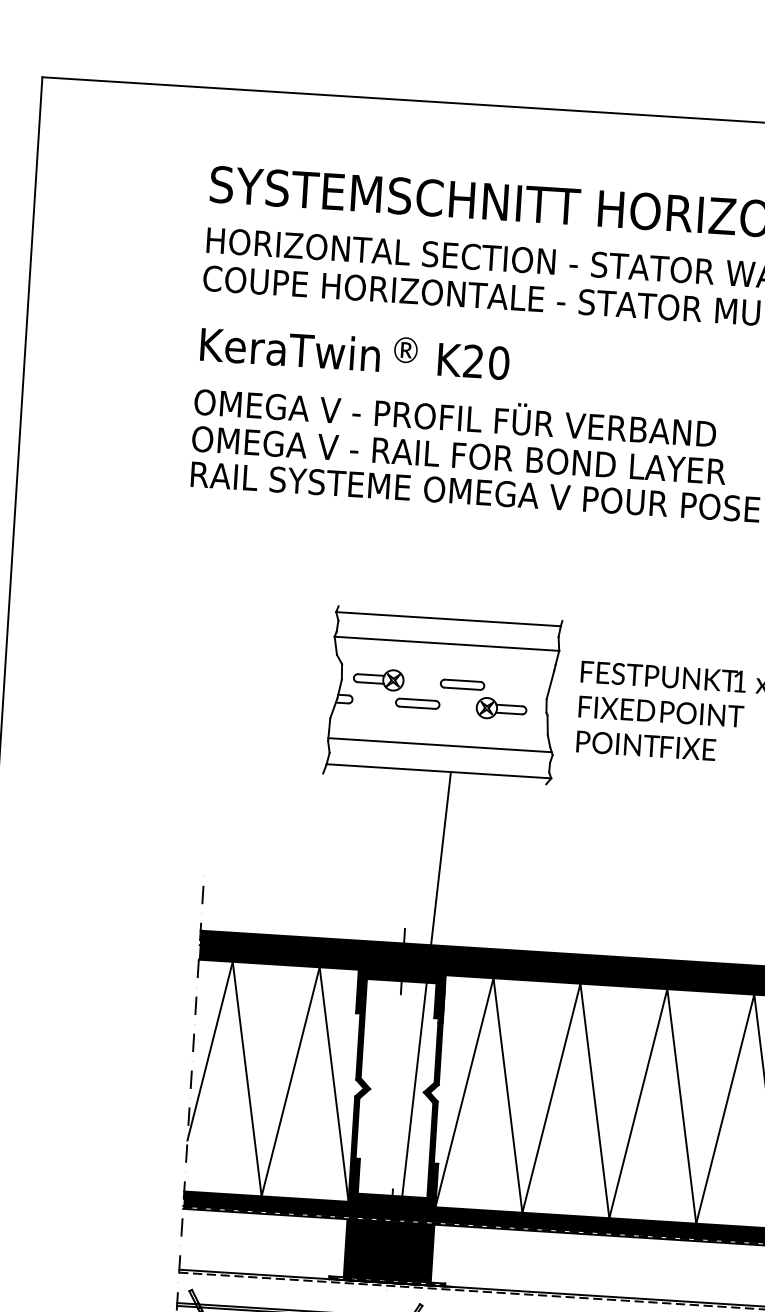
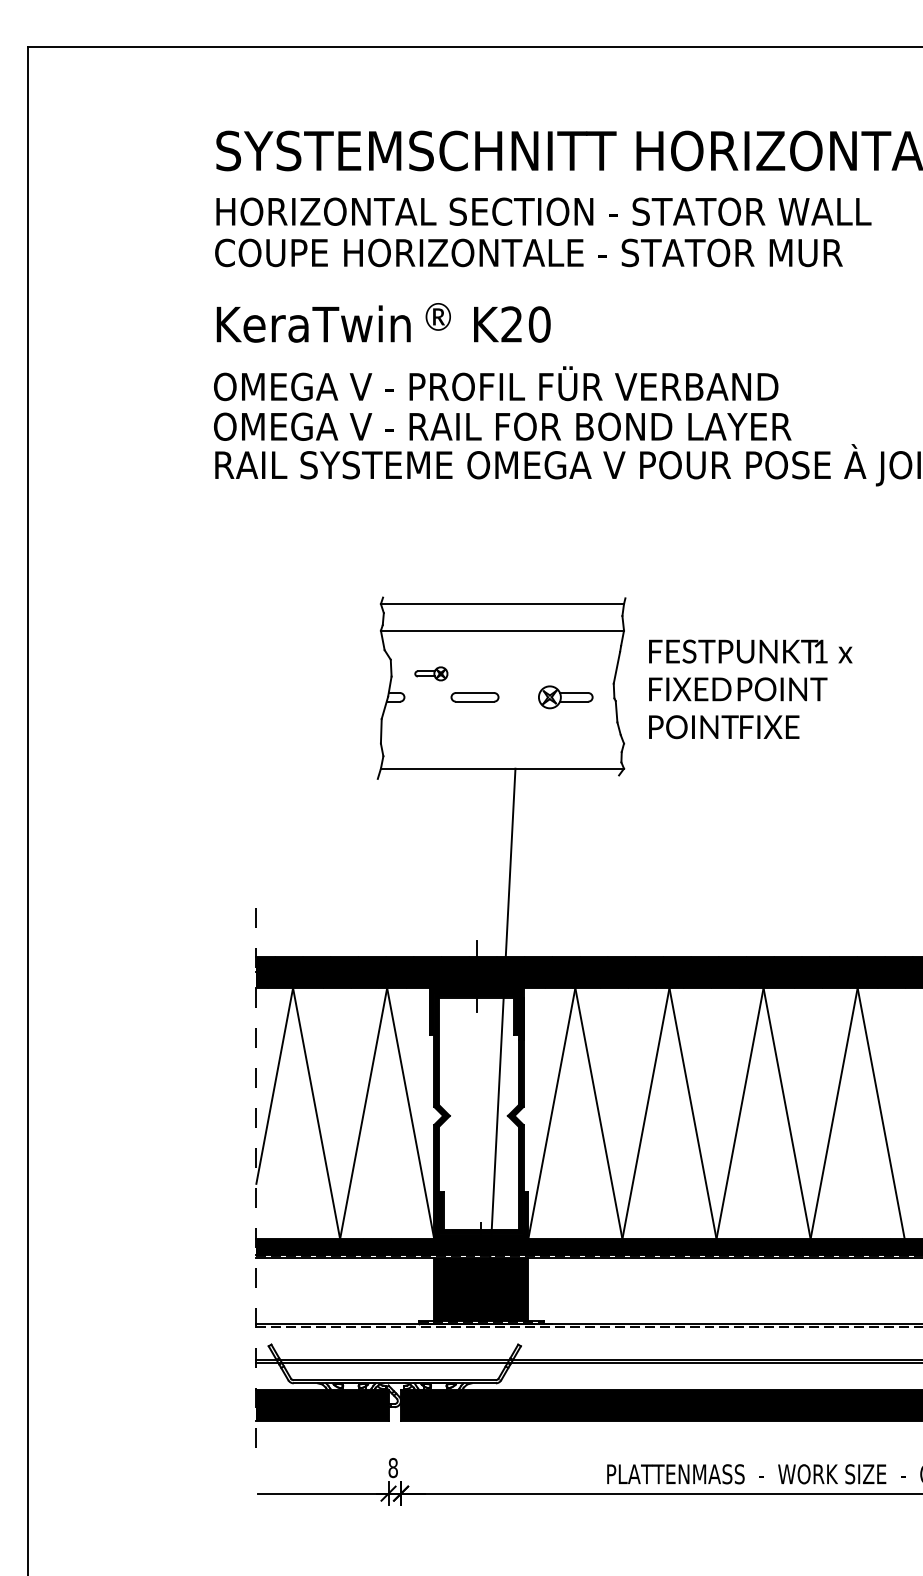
part: (378, 679) -> (431, 673), size x0.6
part: (462, 684) -> (521, 673), removed
line: (439, 745) -> (501, 740), removed

